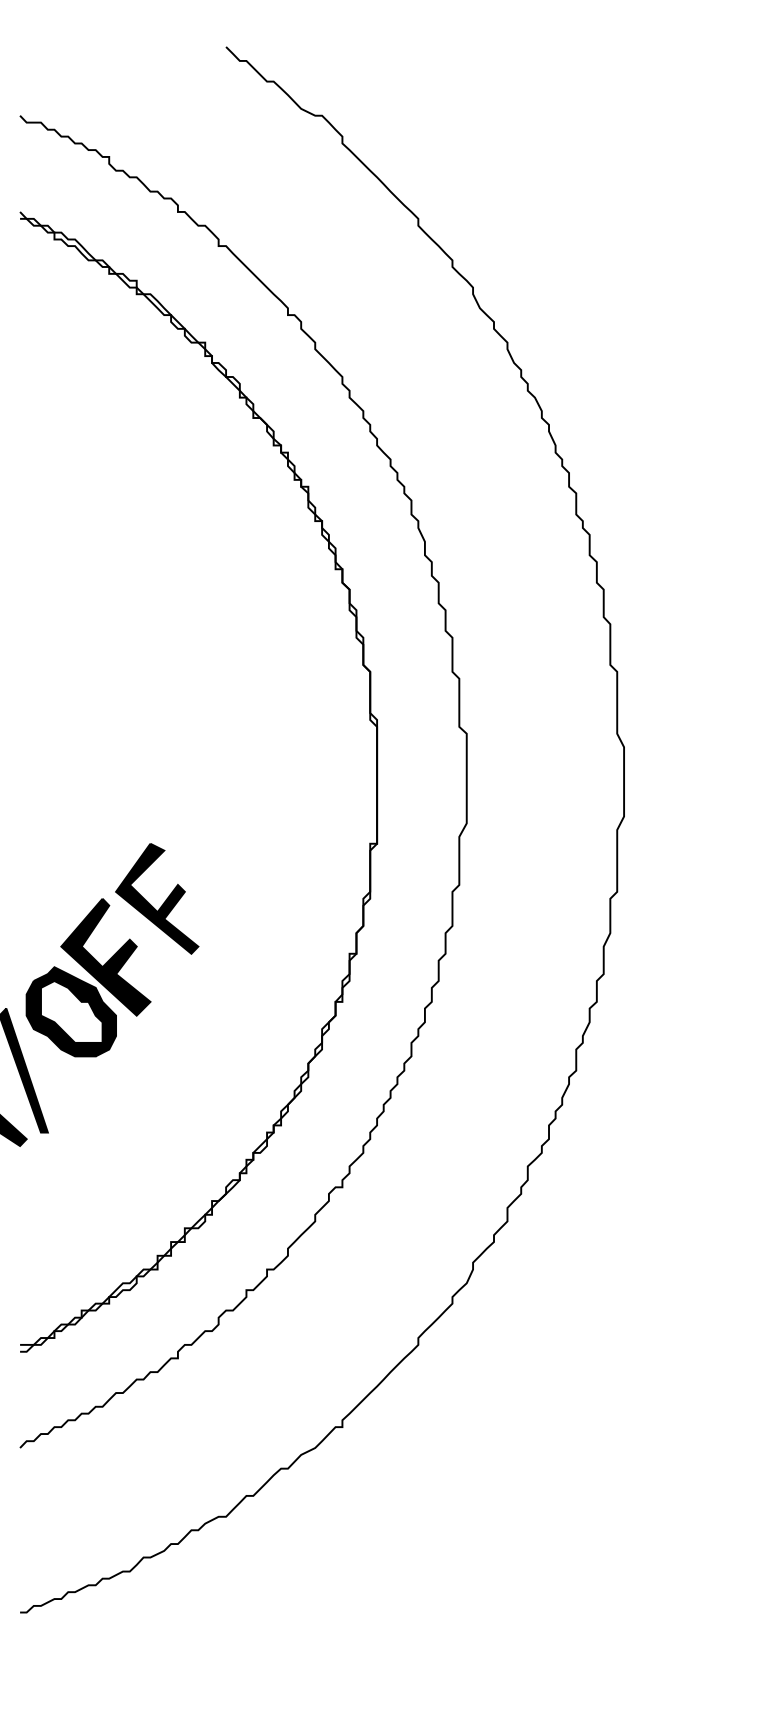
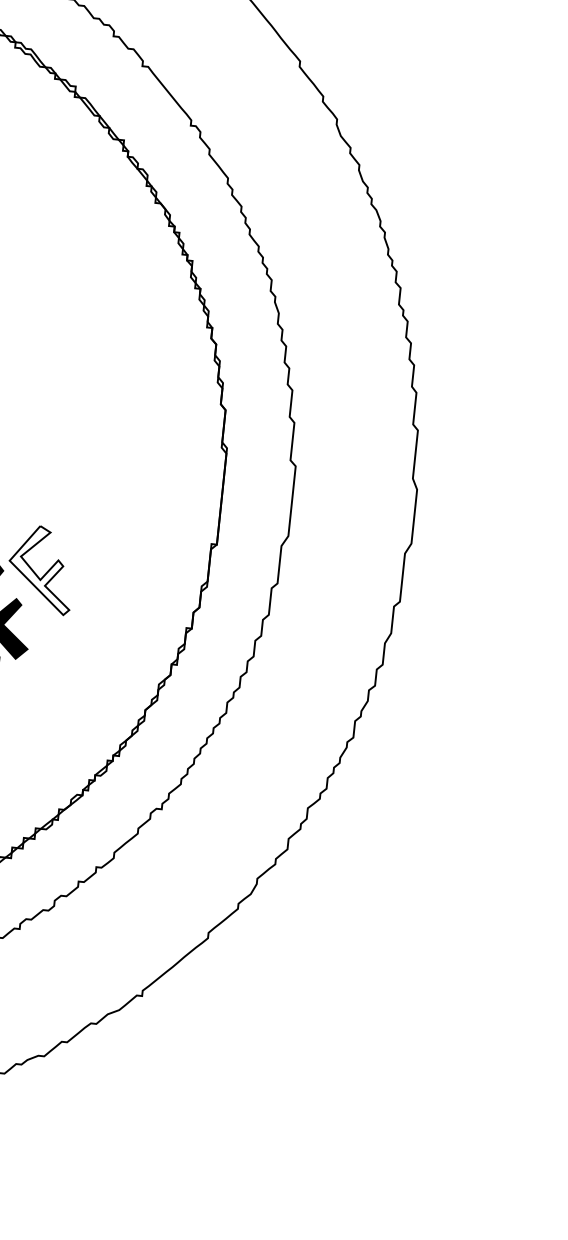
fill: (157, 898) -> (41, 569), removed

